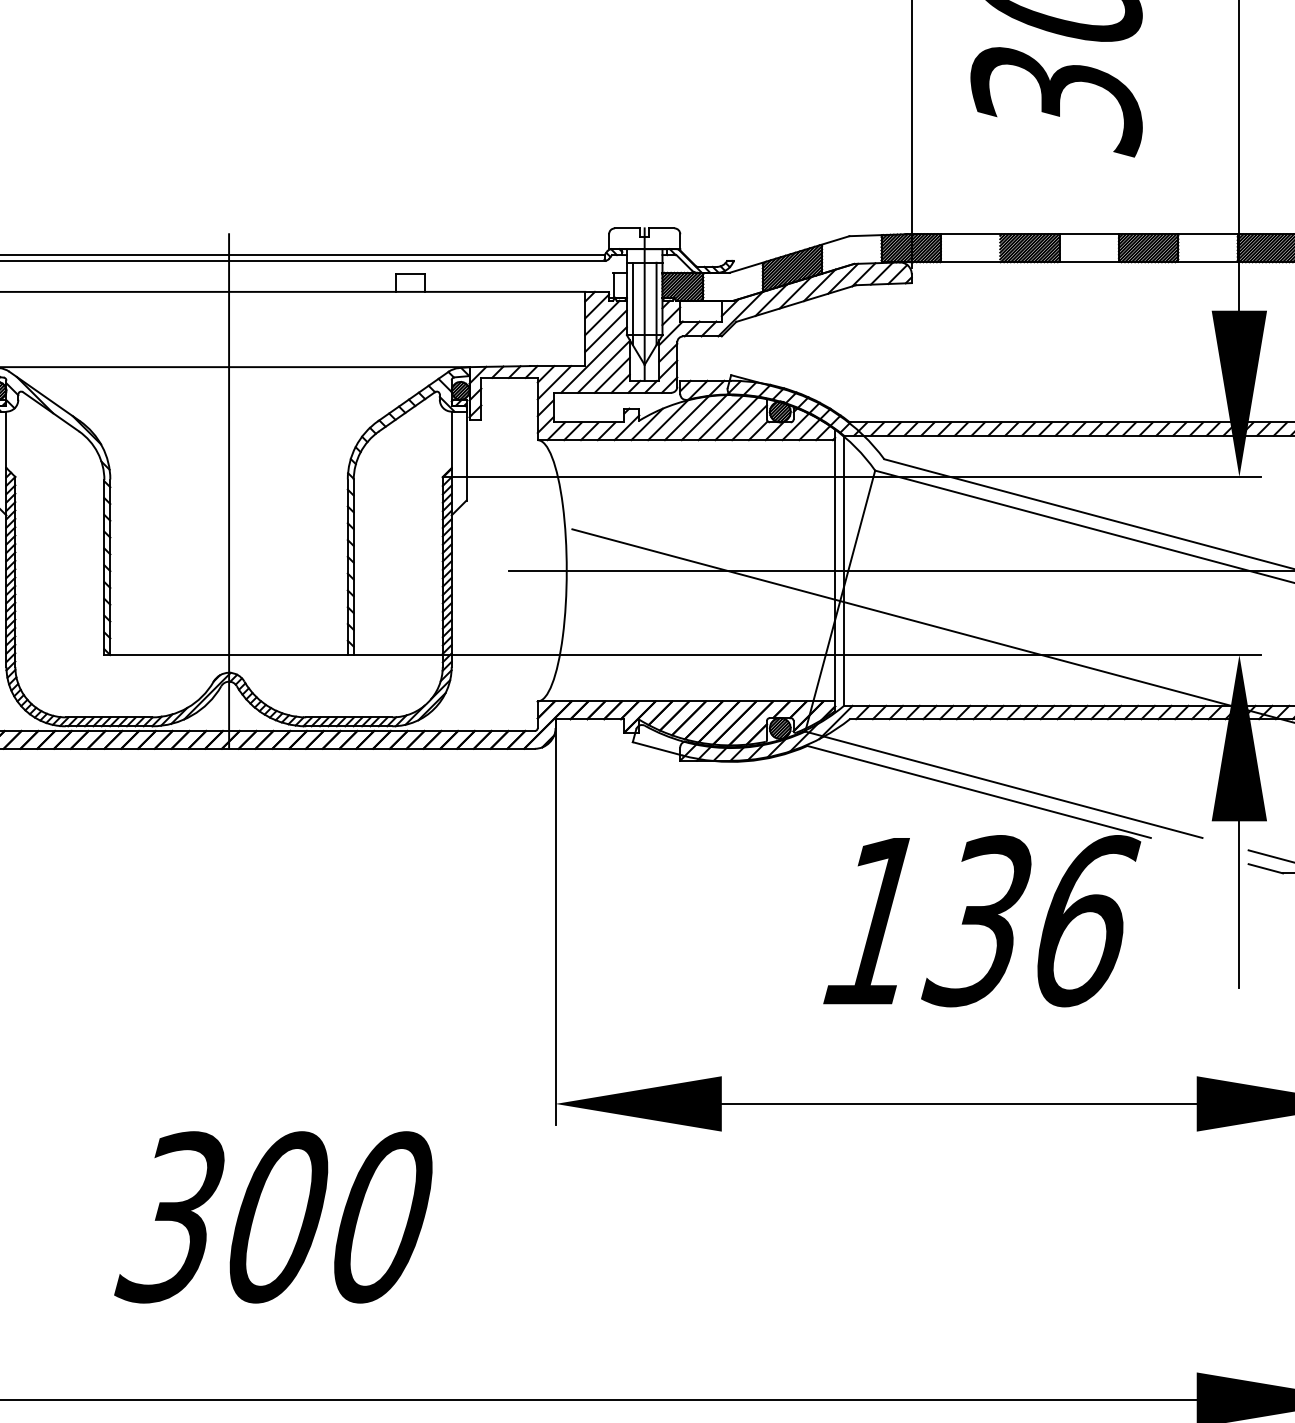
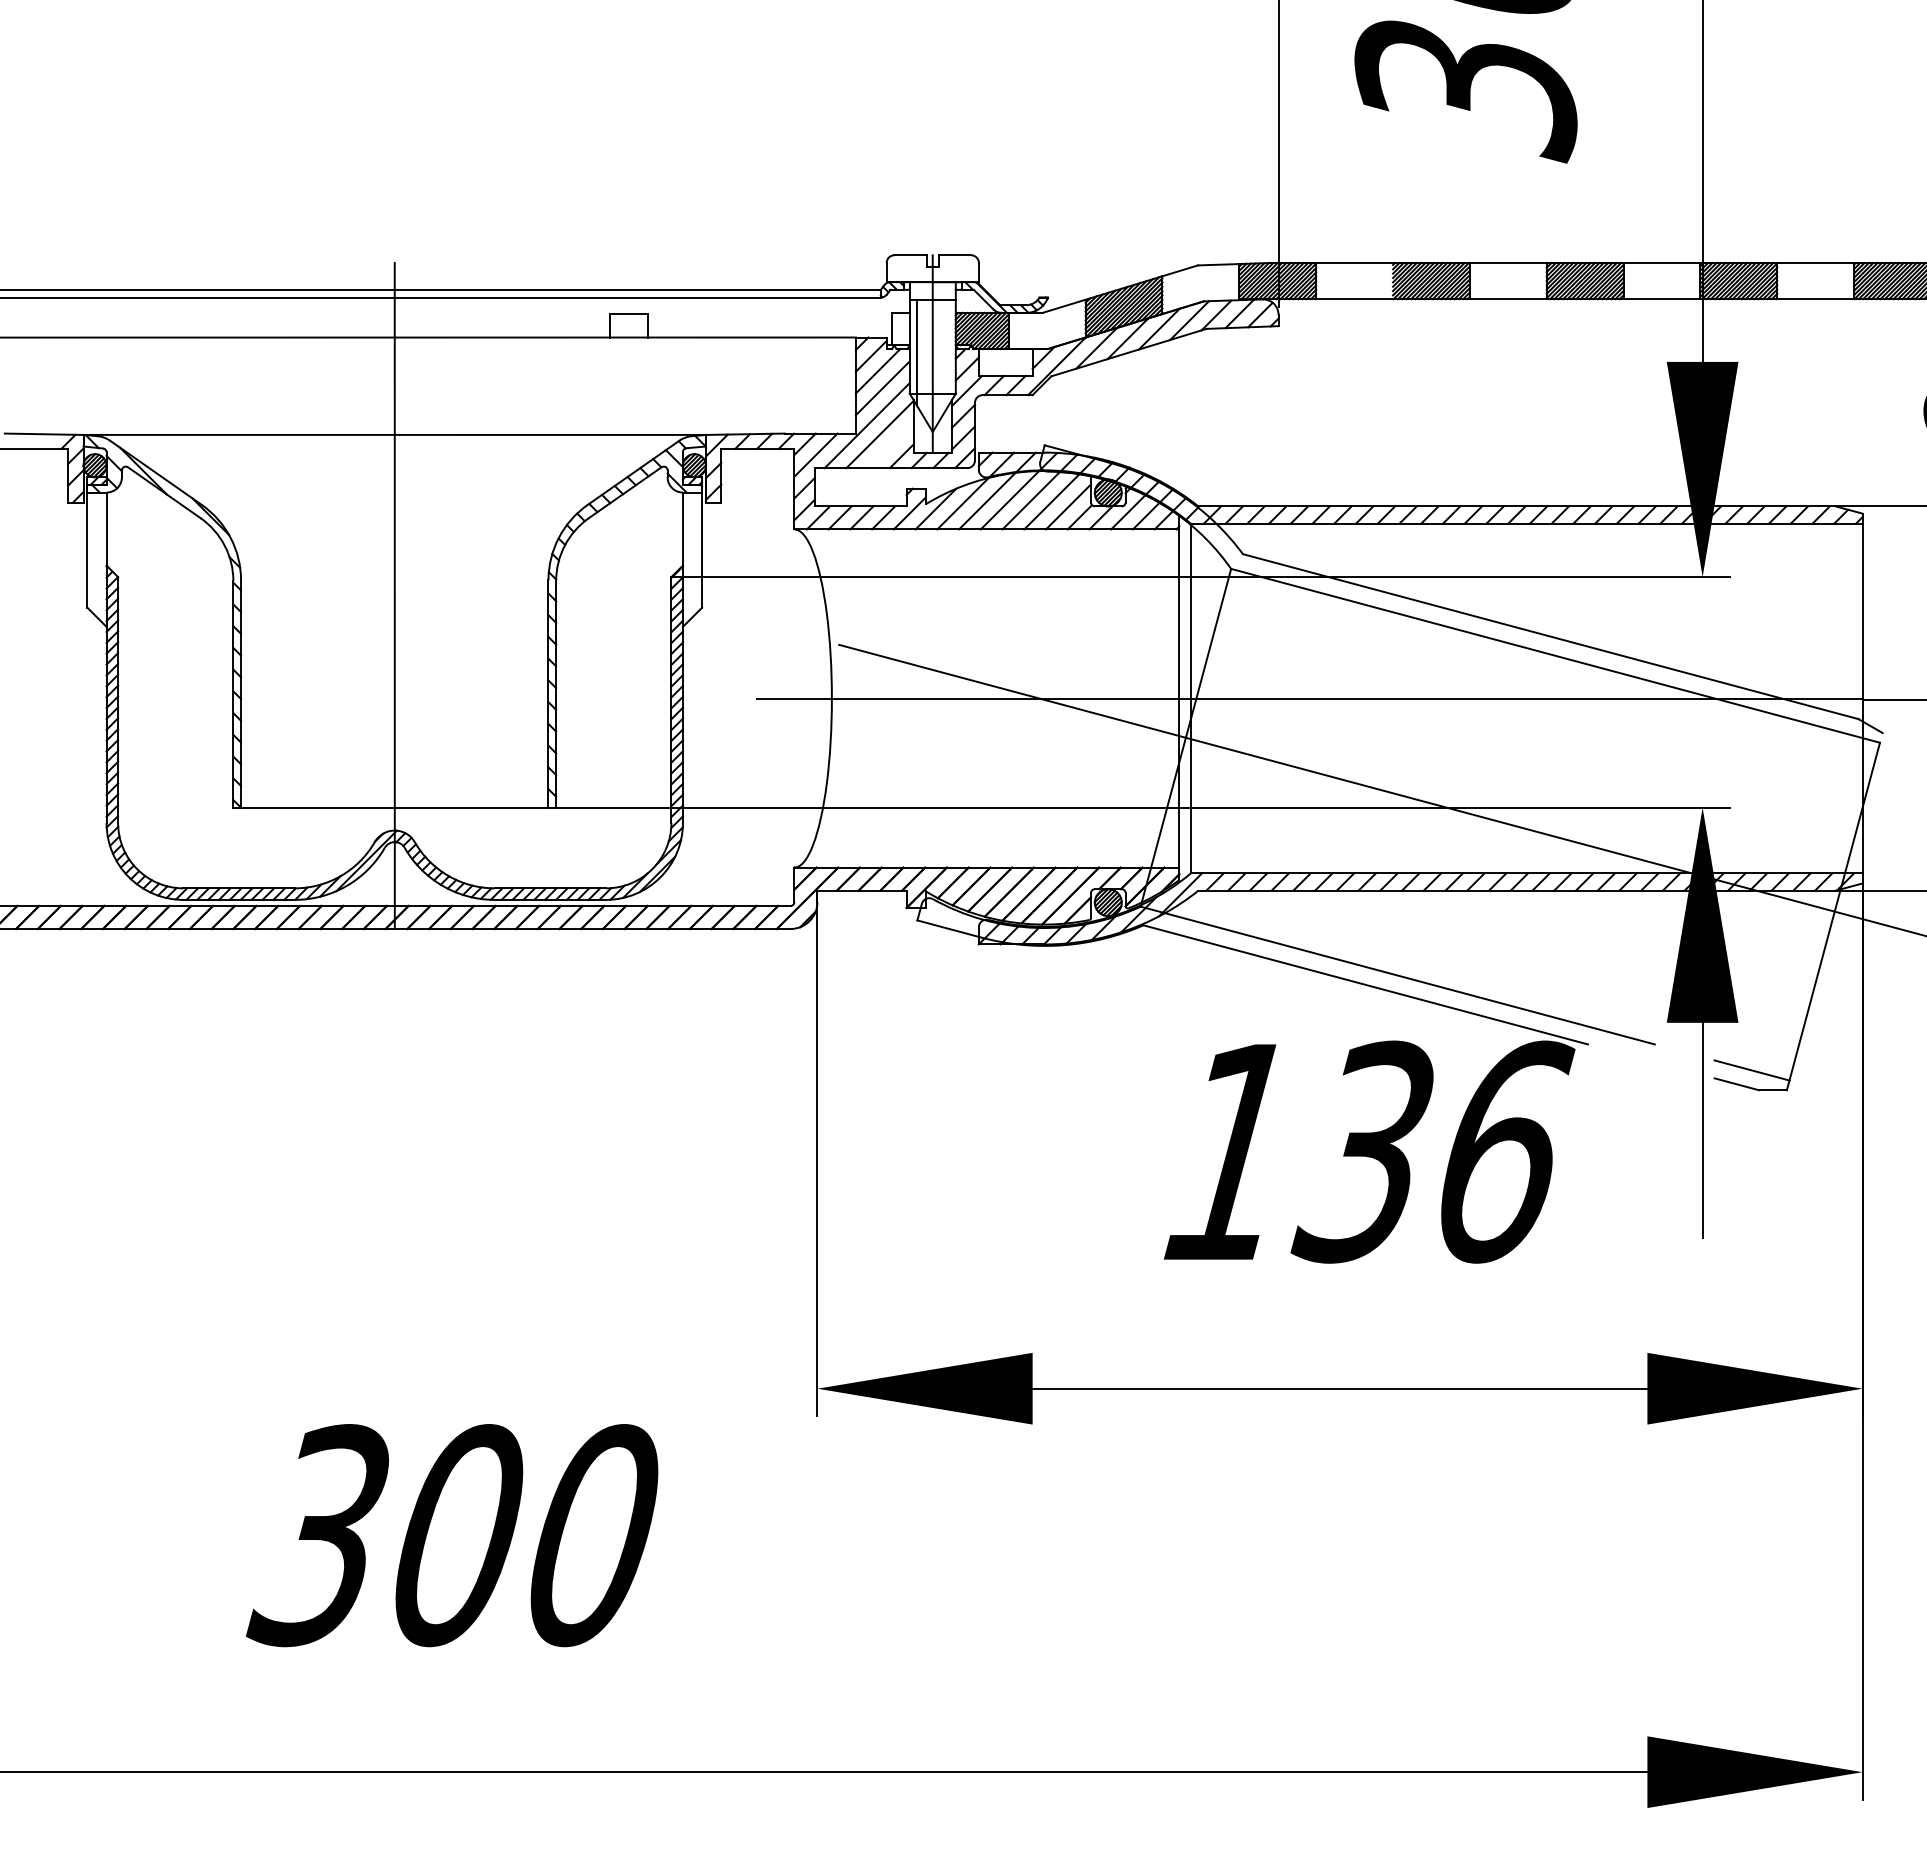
line: (656, 303) -> (948, 352), removed
line: (612, 375) -> (890, 445), removed

